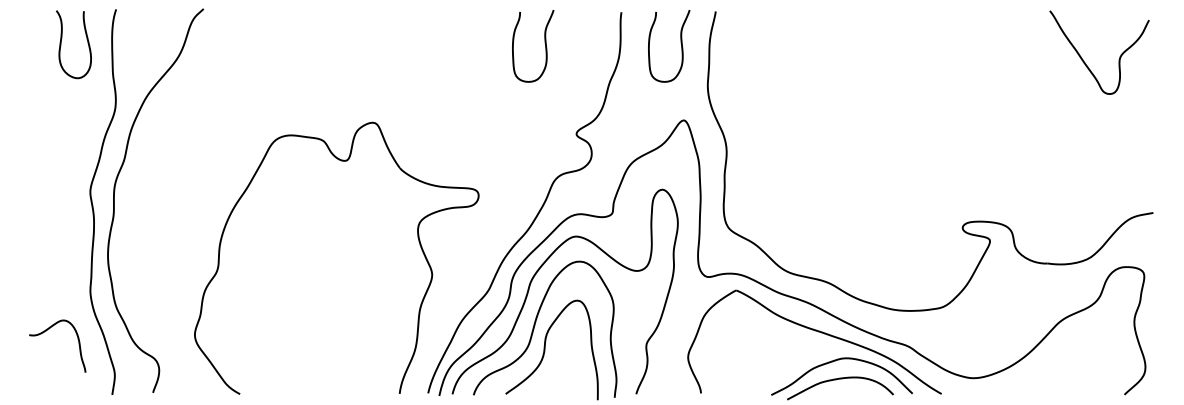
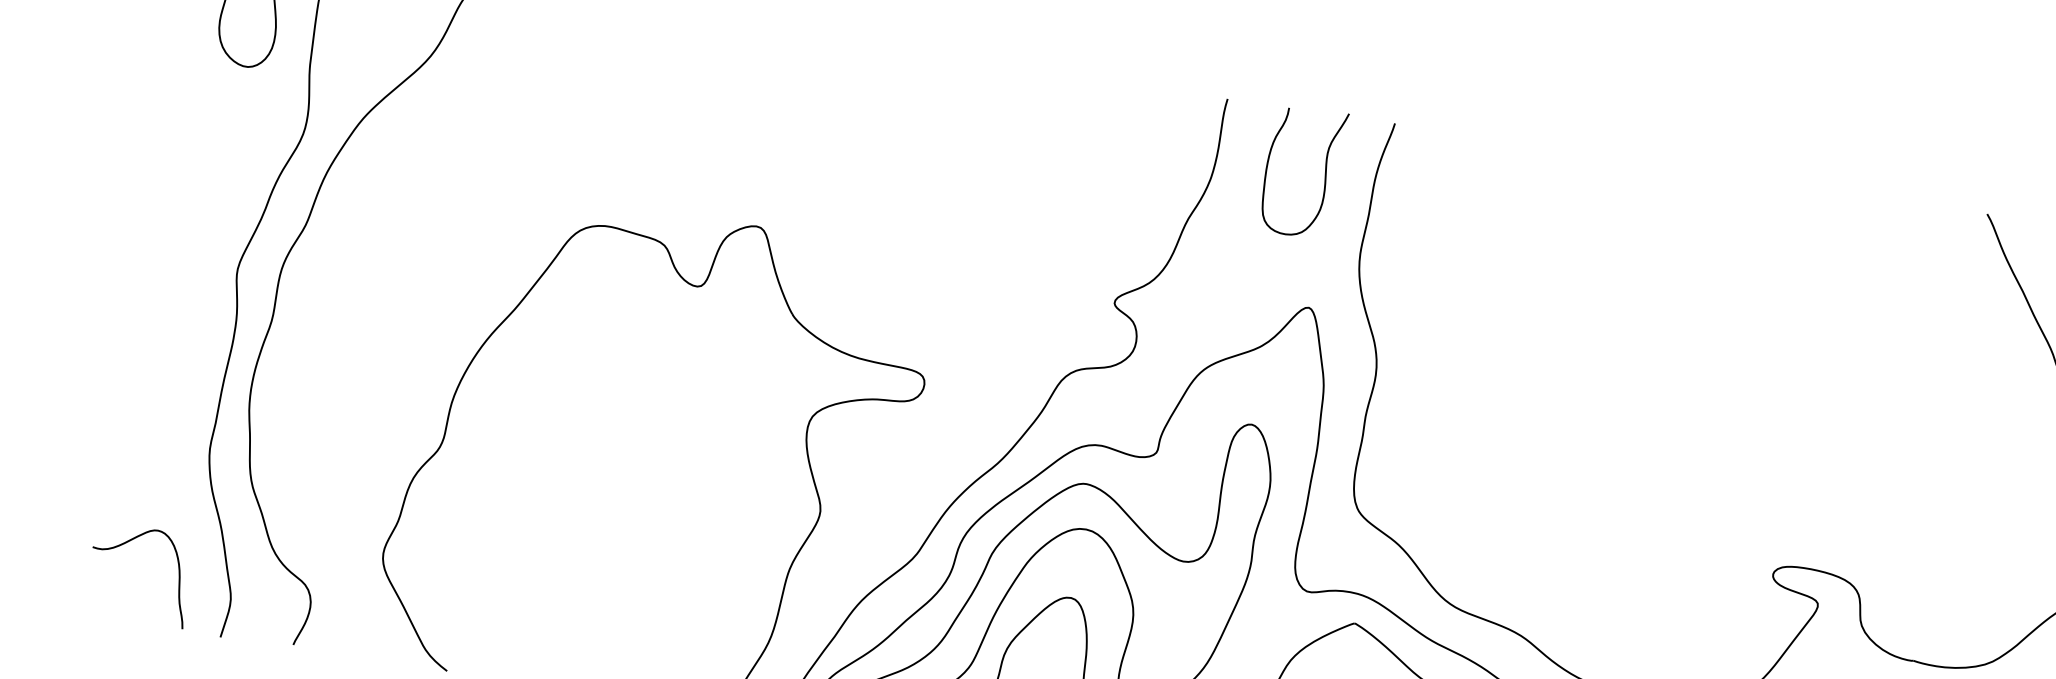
curve: (544, 43) -> (1082, 133), removed
curve: (46, 331) -> (124, 545), moved

